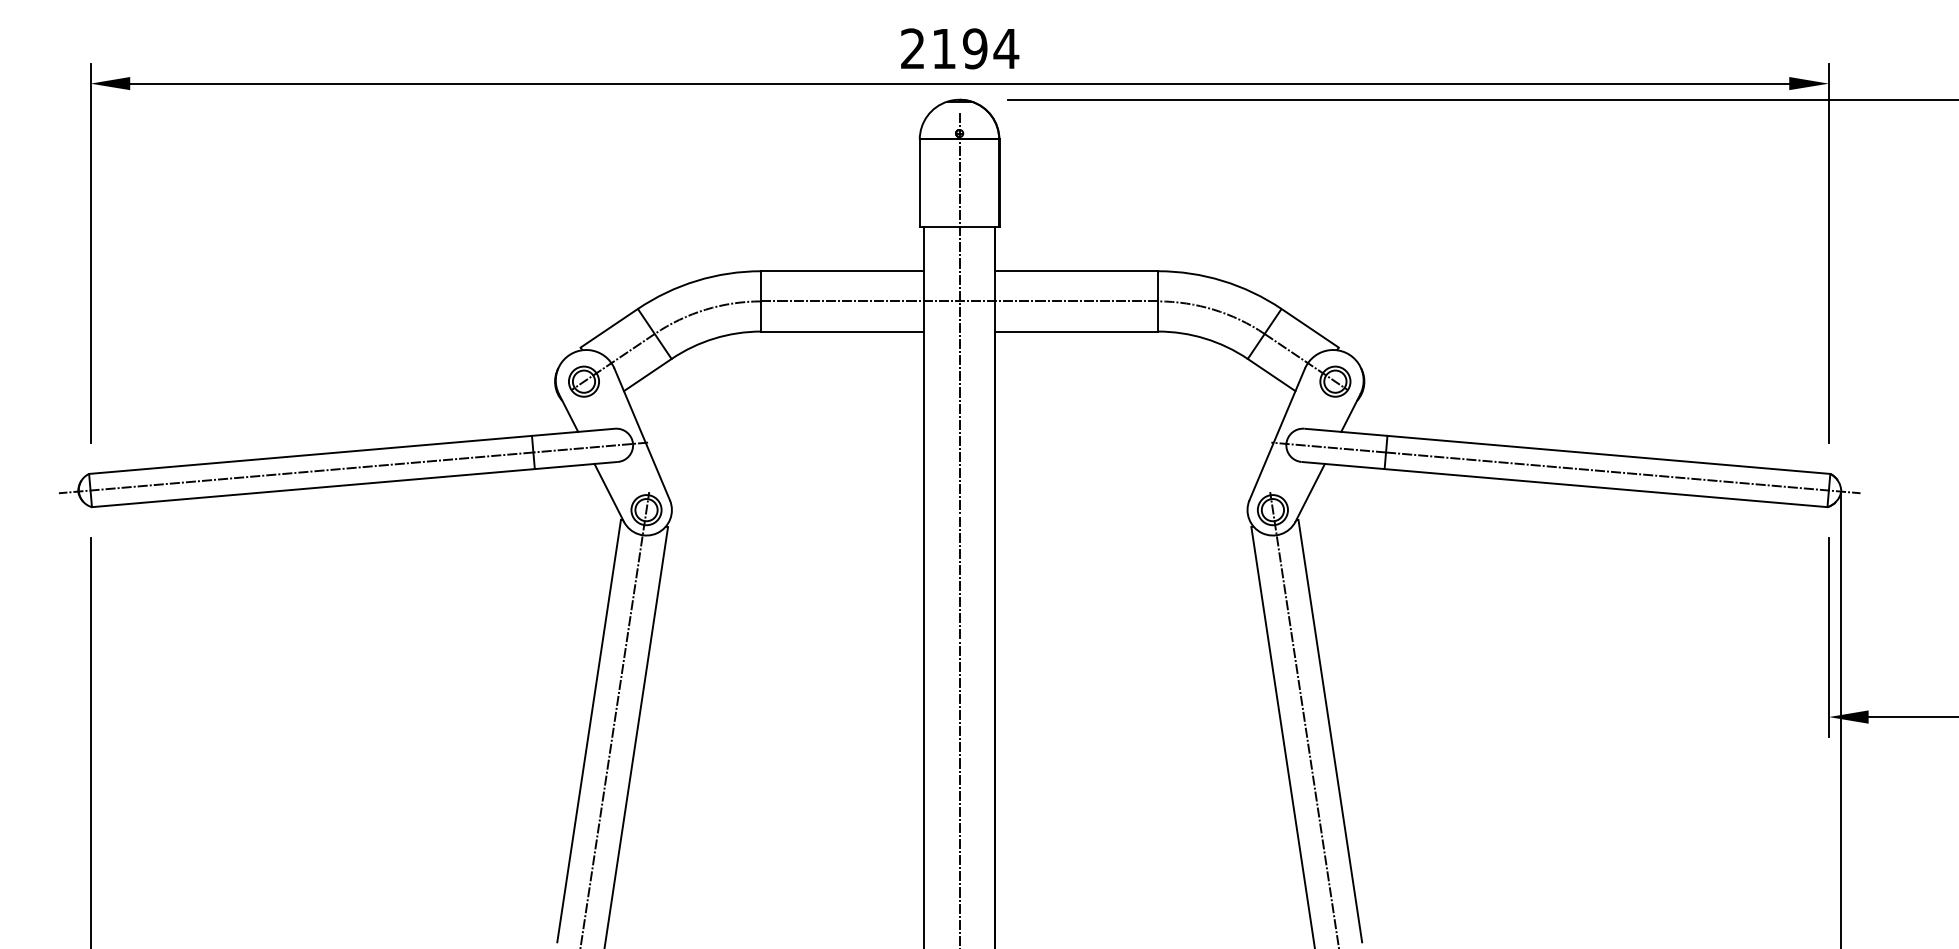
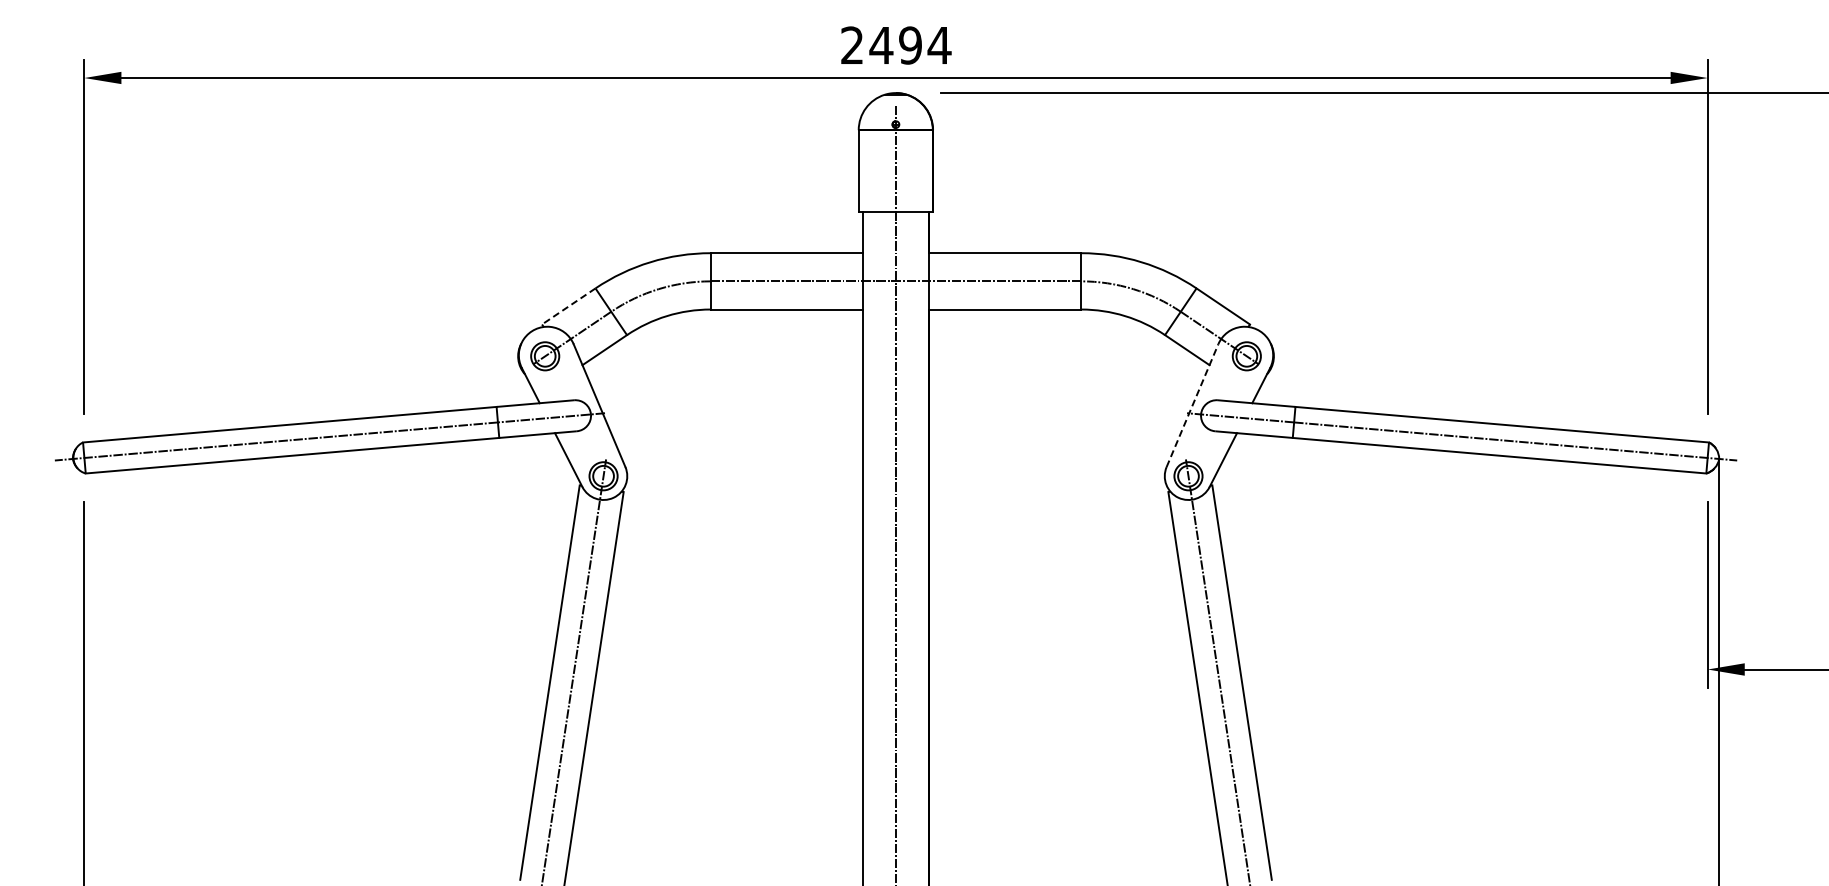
text: (944, 48) -> (881, 45), 2194 -> 2494
line: (608, 328) -> (568, 306), solid -> dashed
line: (1277, 434) -> (1192, 405), solid -> dashed

